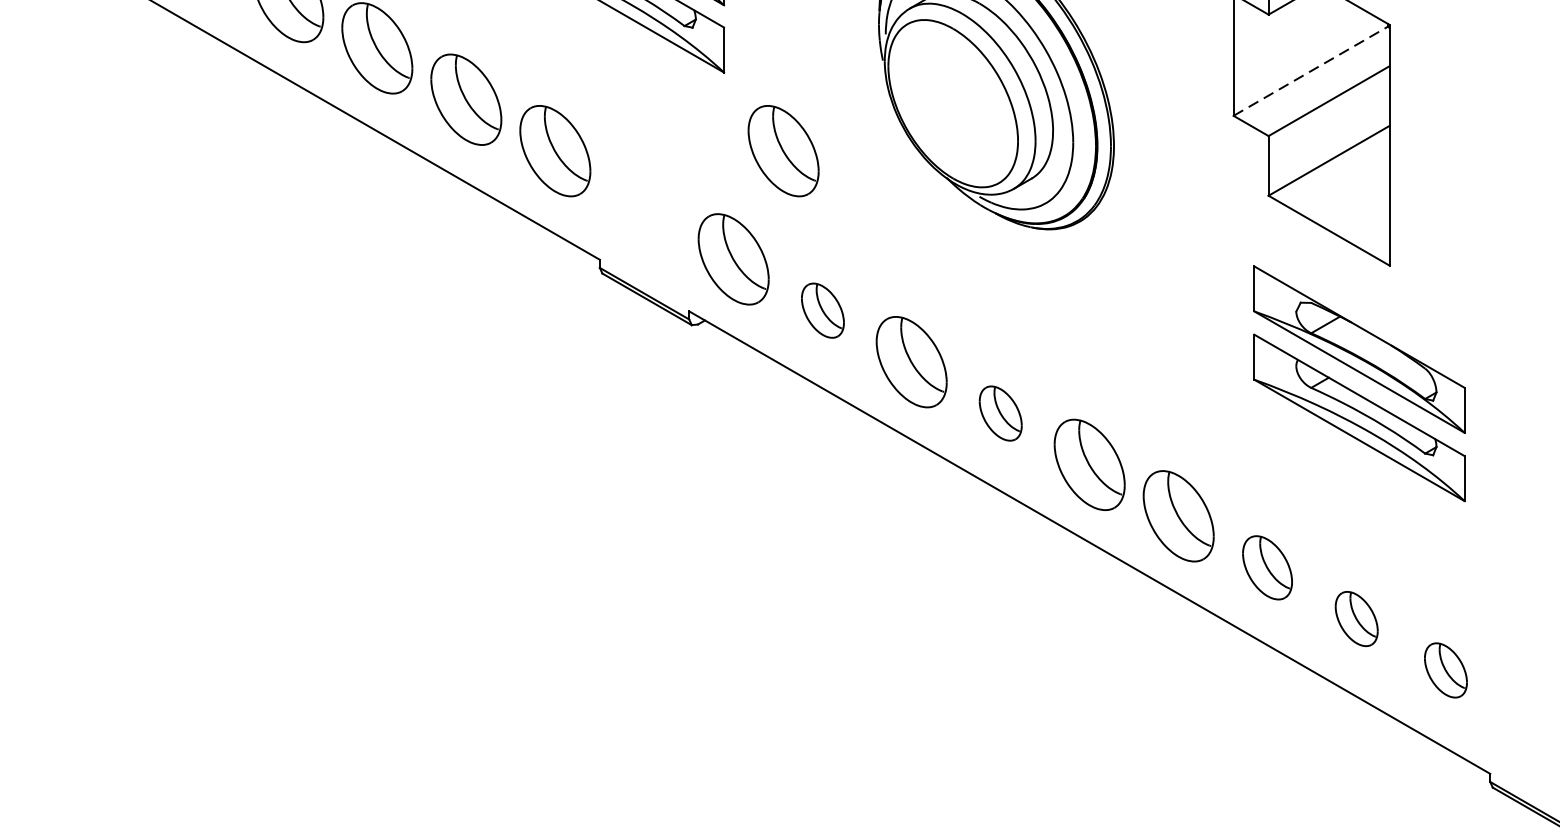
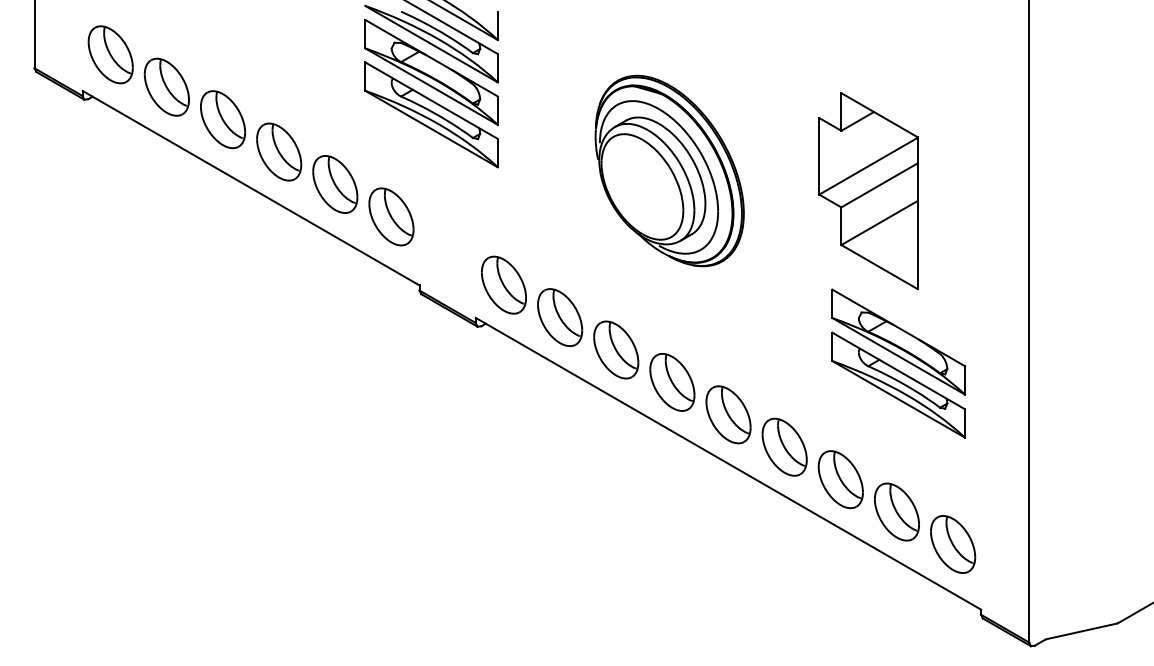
line: (1311, 71) -> (868, 166), dashed -> solid
part: (783, 150) -> (535, 216), removed
part: (823, 310) -> (560, 317), size x1.67
part: (1000, 413) -> (672, 382), size x1.67
part: (1267, 567) -> (840, 479), size x1.43
part: (1355, 618) -> (896, 511), size x1.67
part: (1446, 670) -> (953, 544), size x1.67

